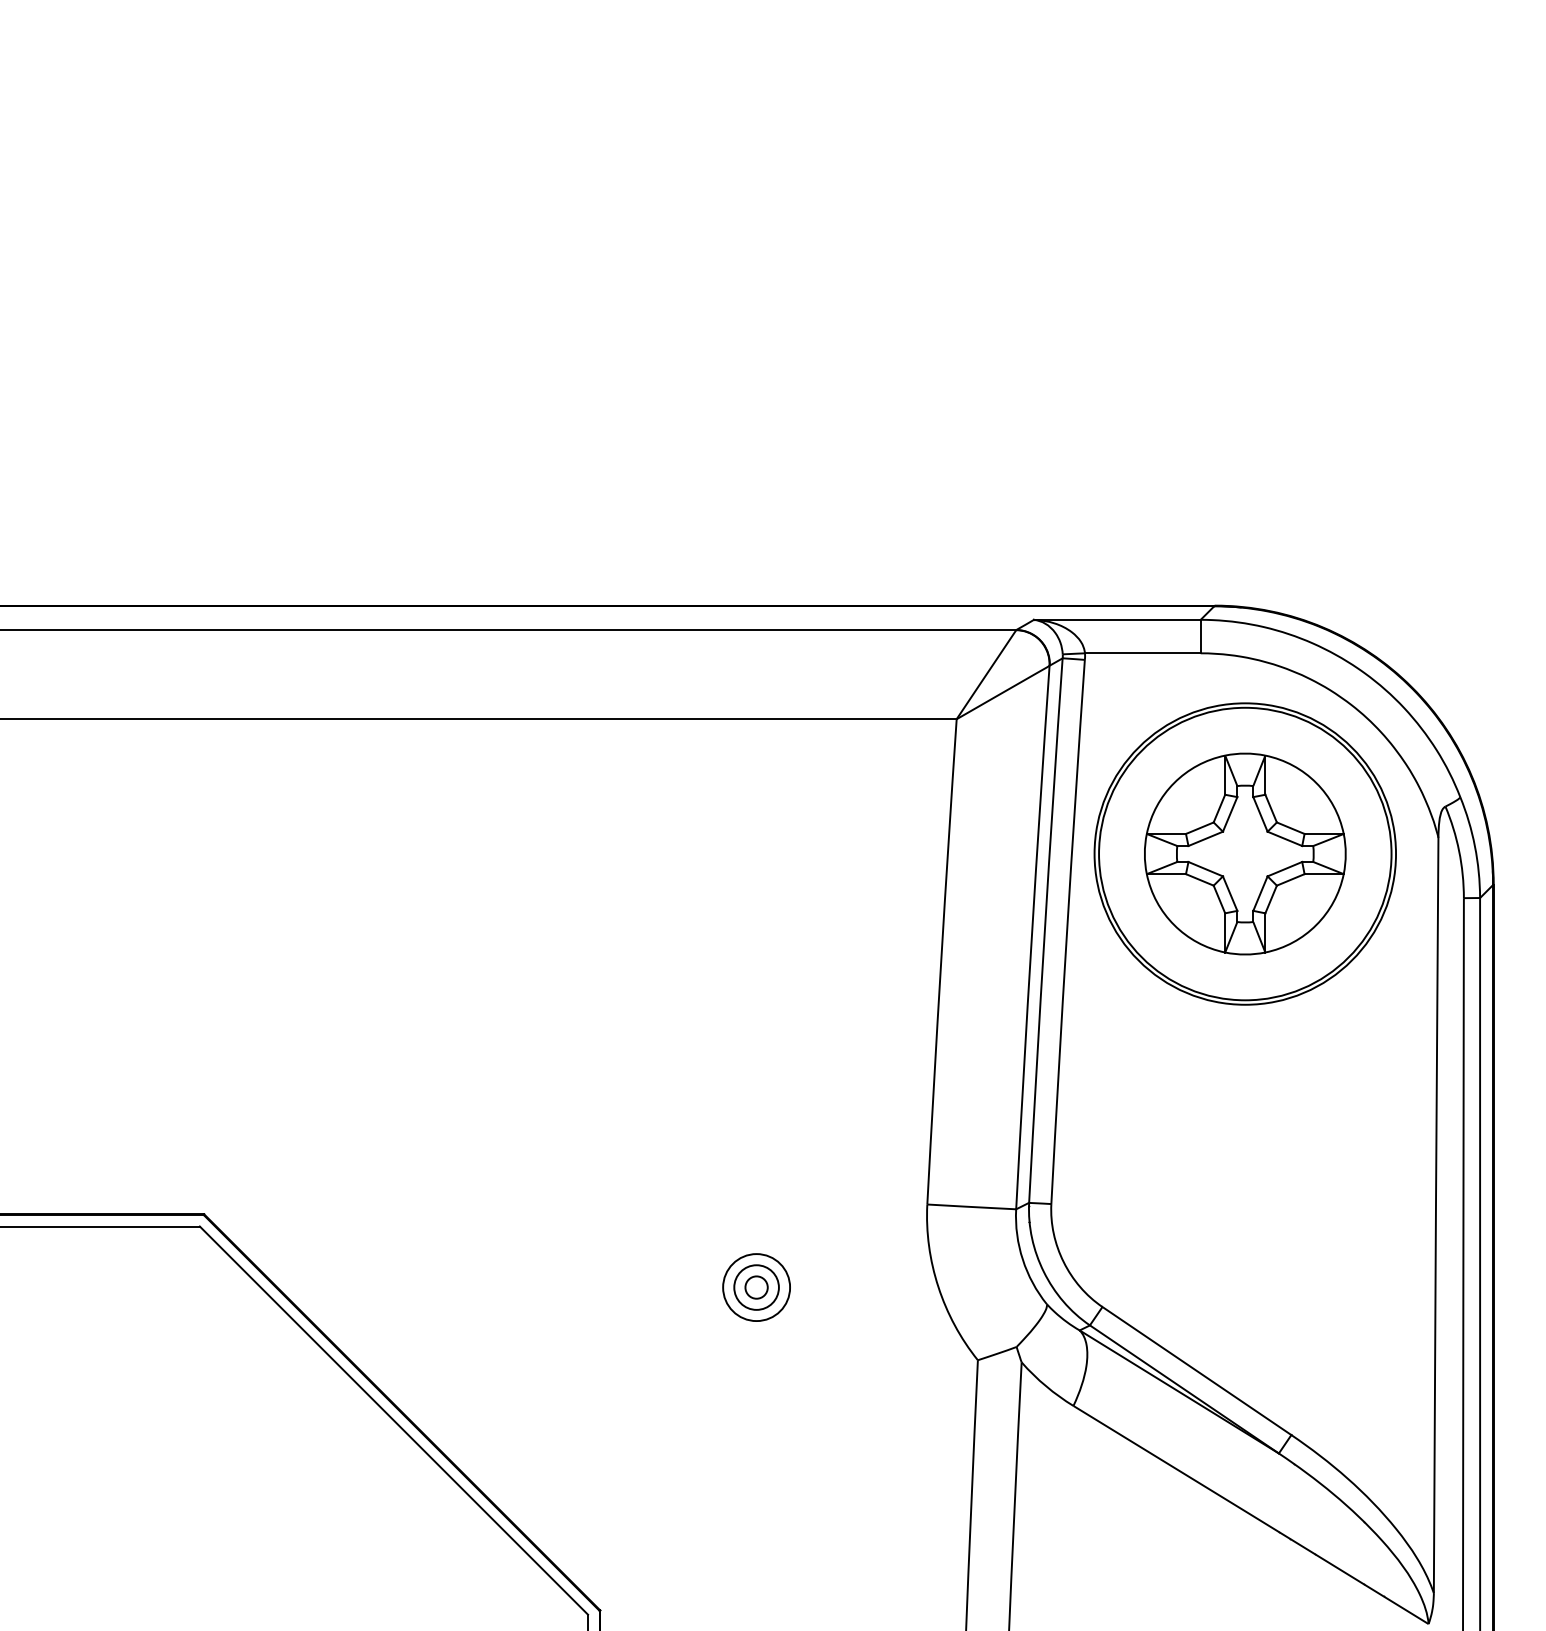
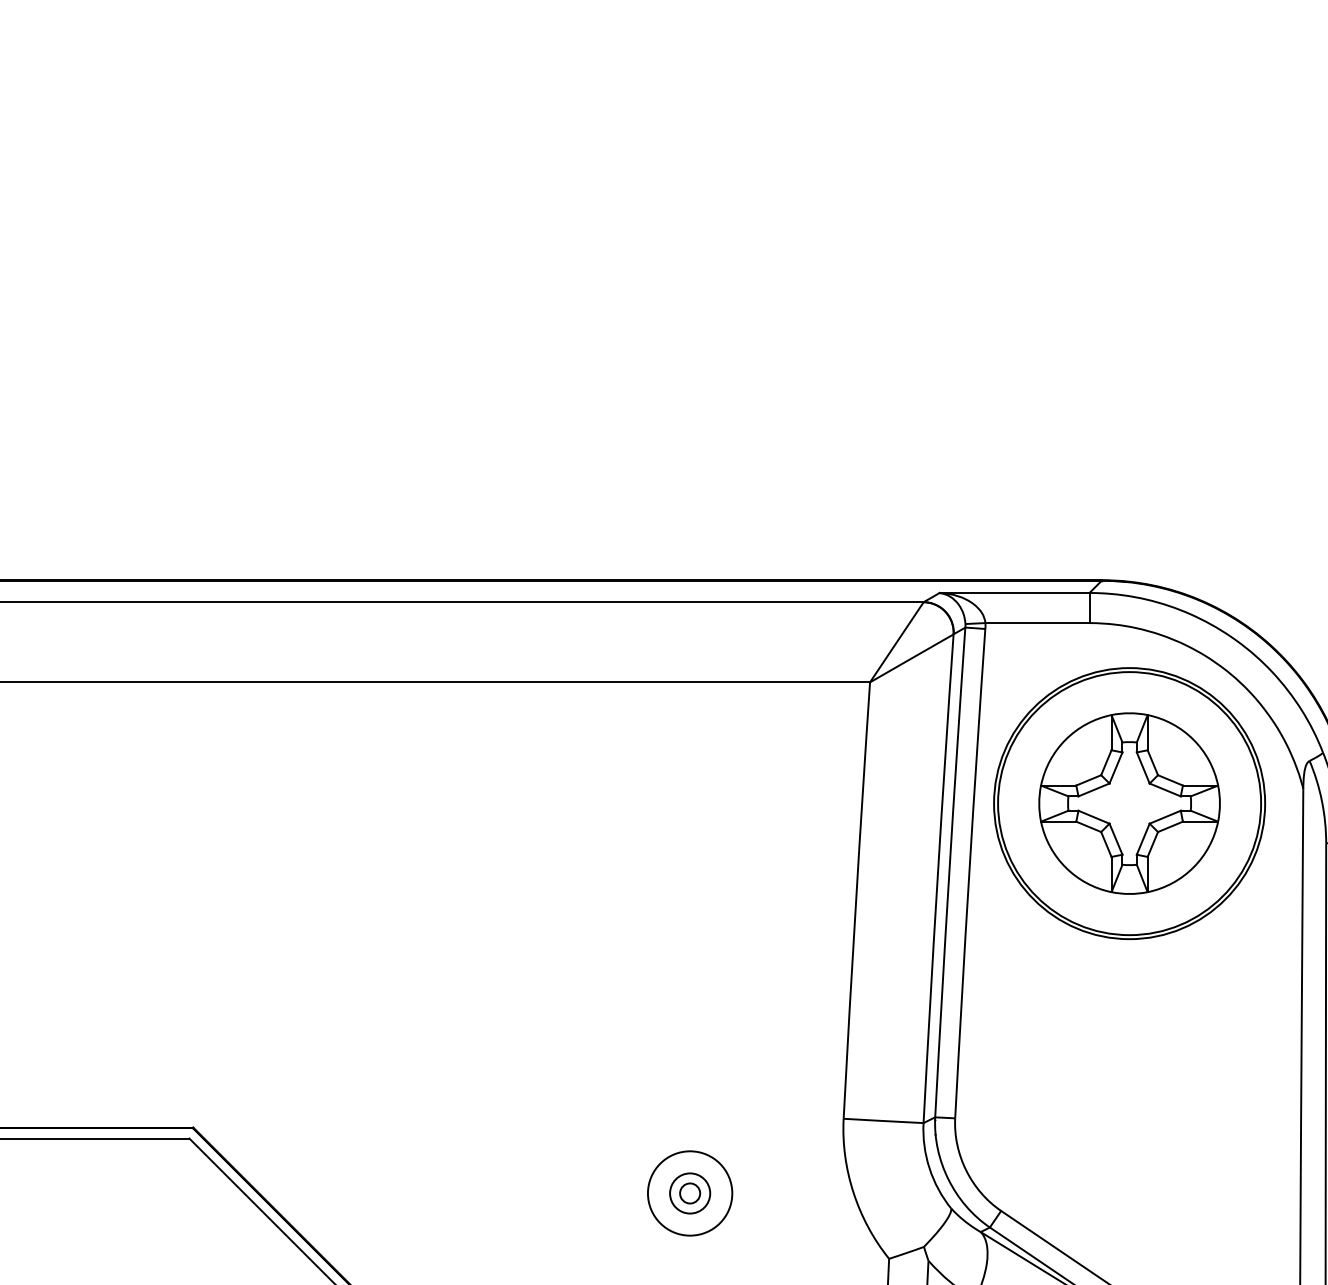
circle: (756, 1287) -> (690, 1193), size x1.4

